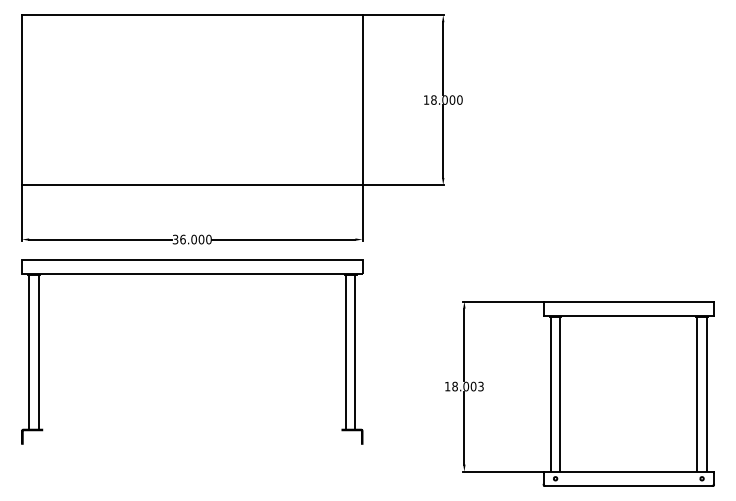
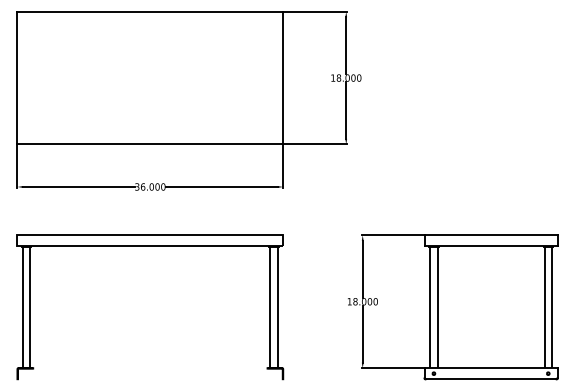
part: (192, 274) -> (150, 247), moved
text: (480, 386) -> (375, 301), 18.003 -> 18.000

